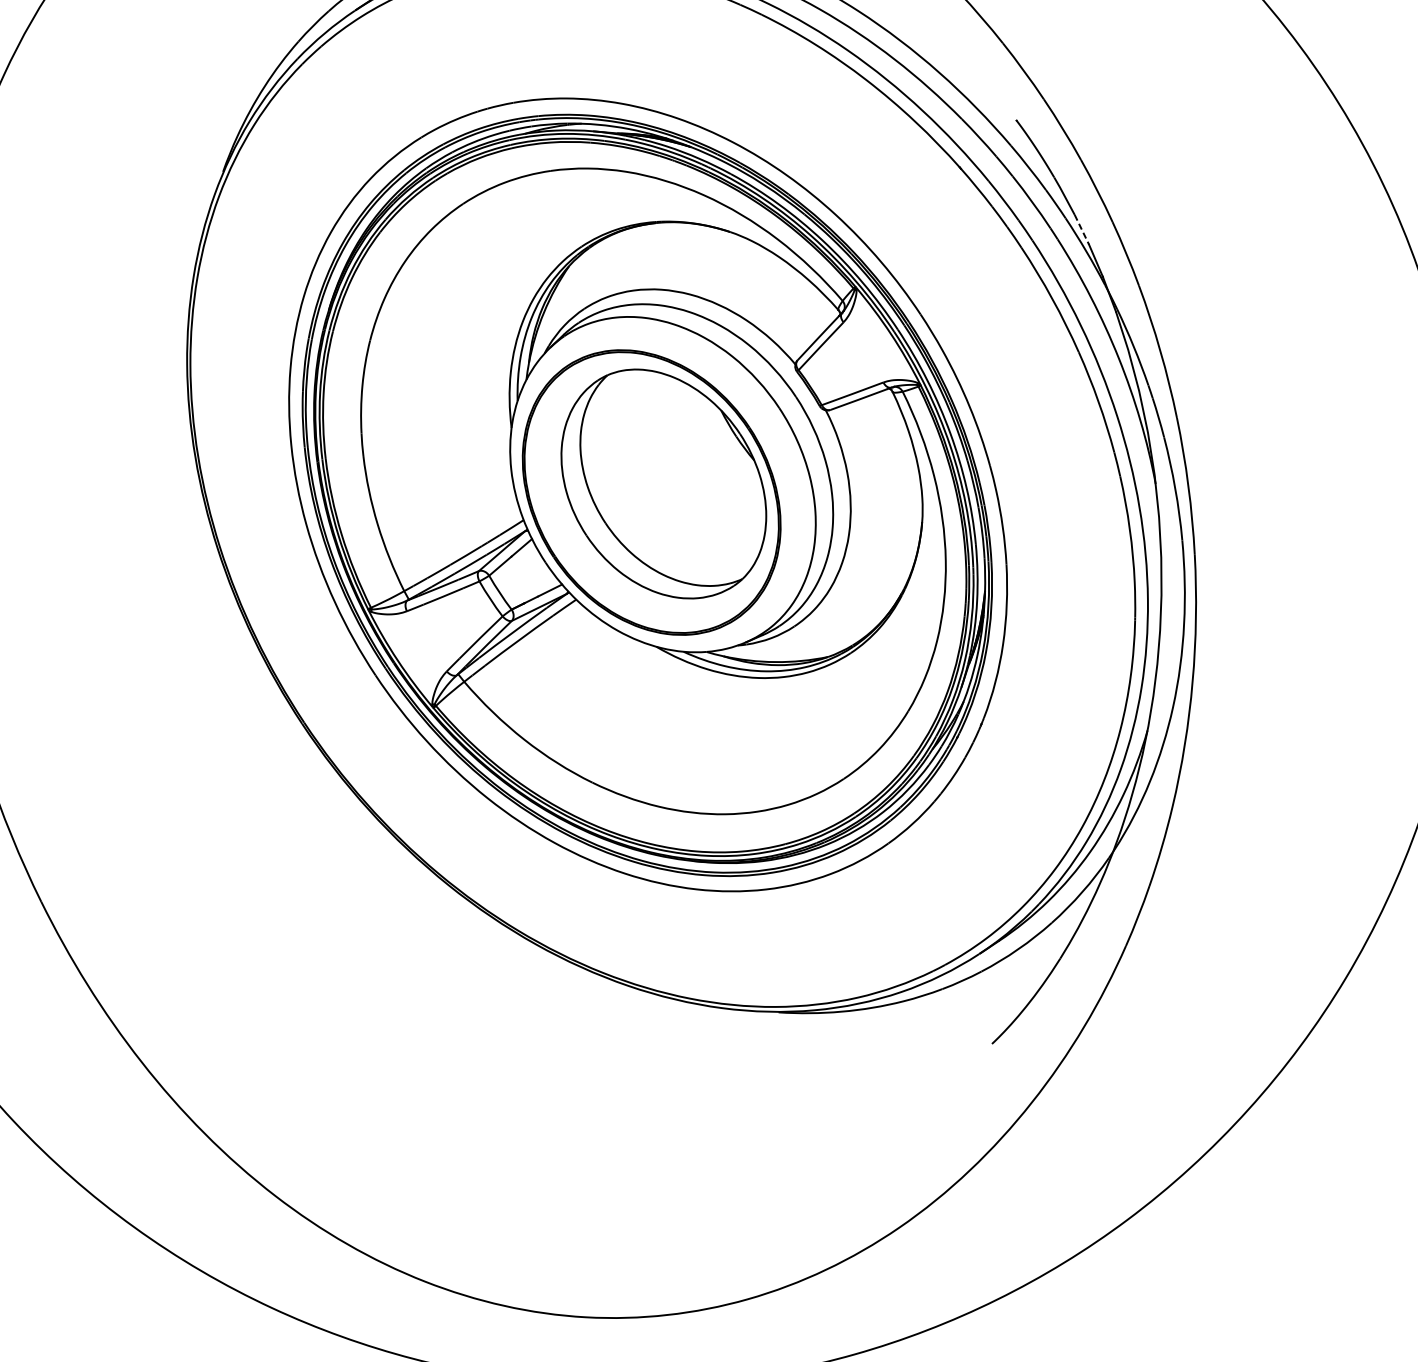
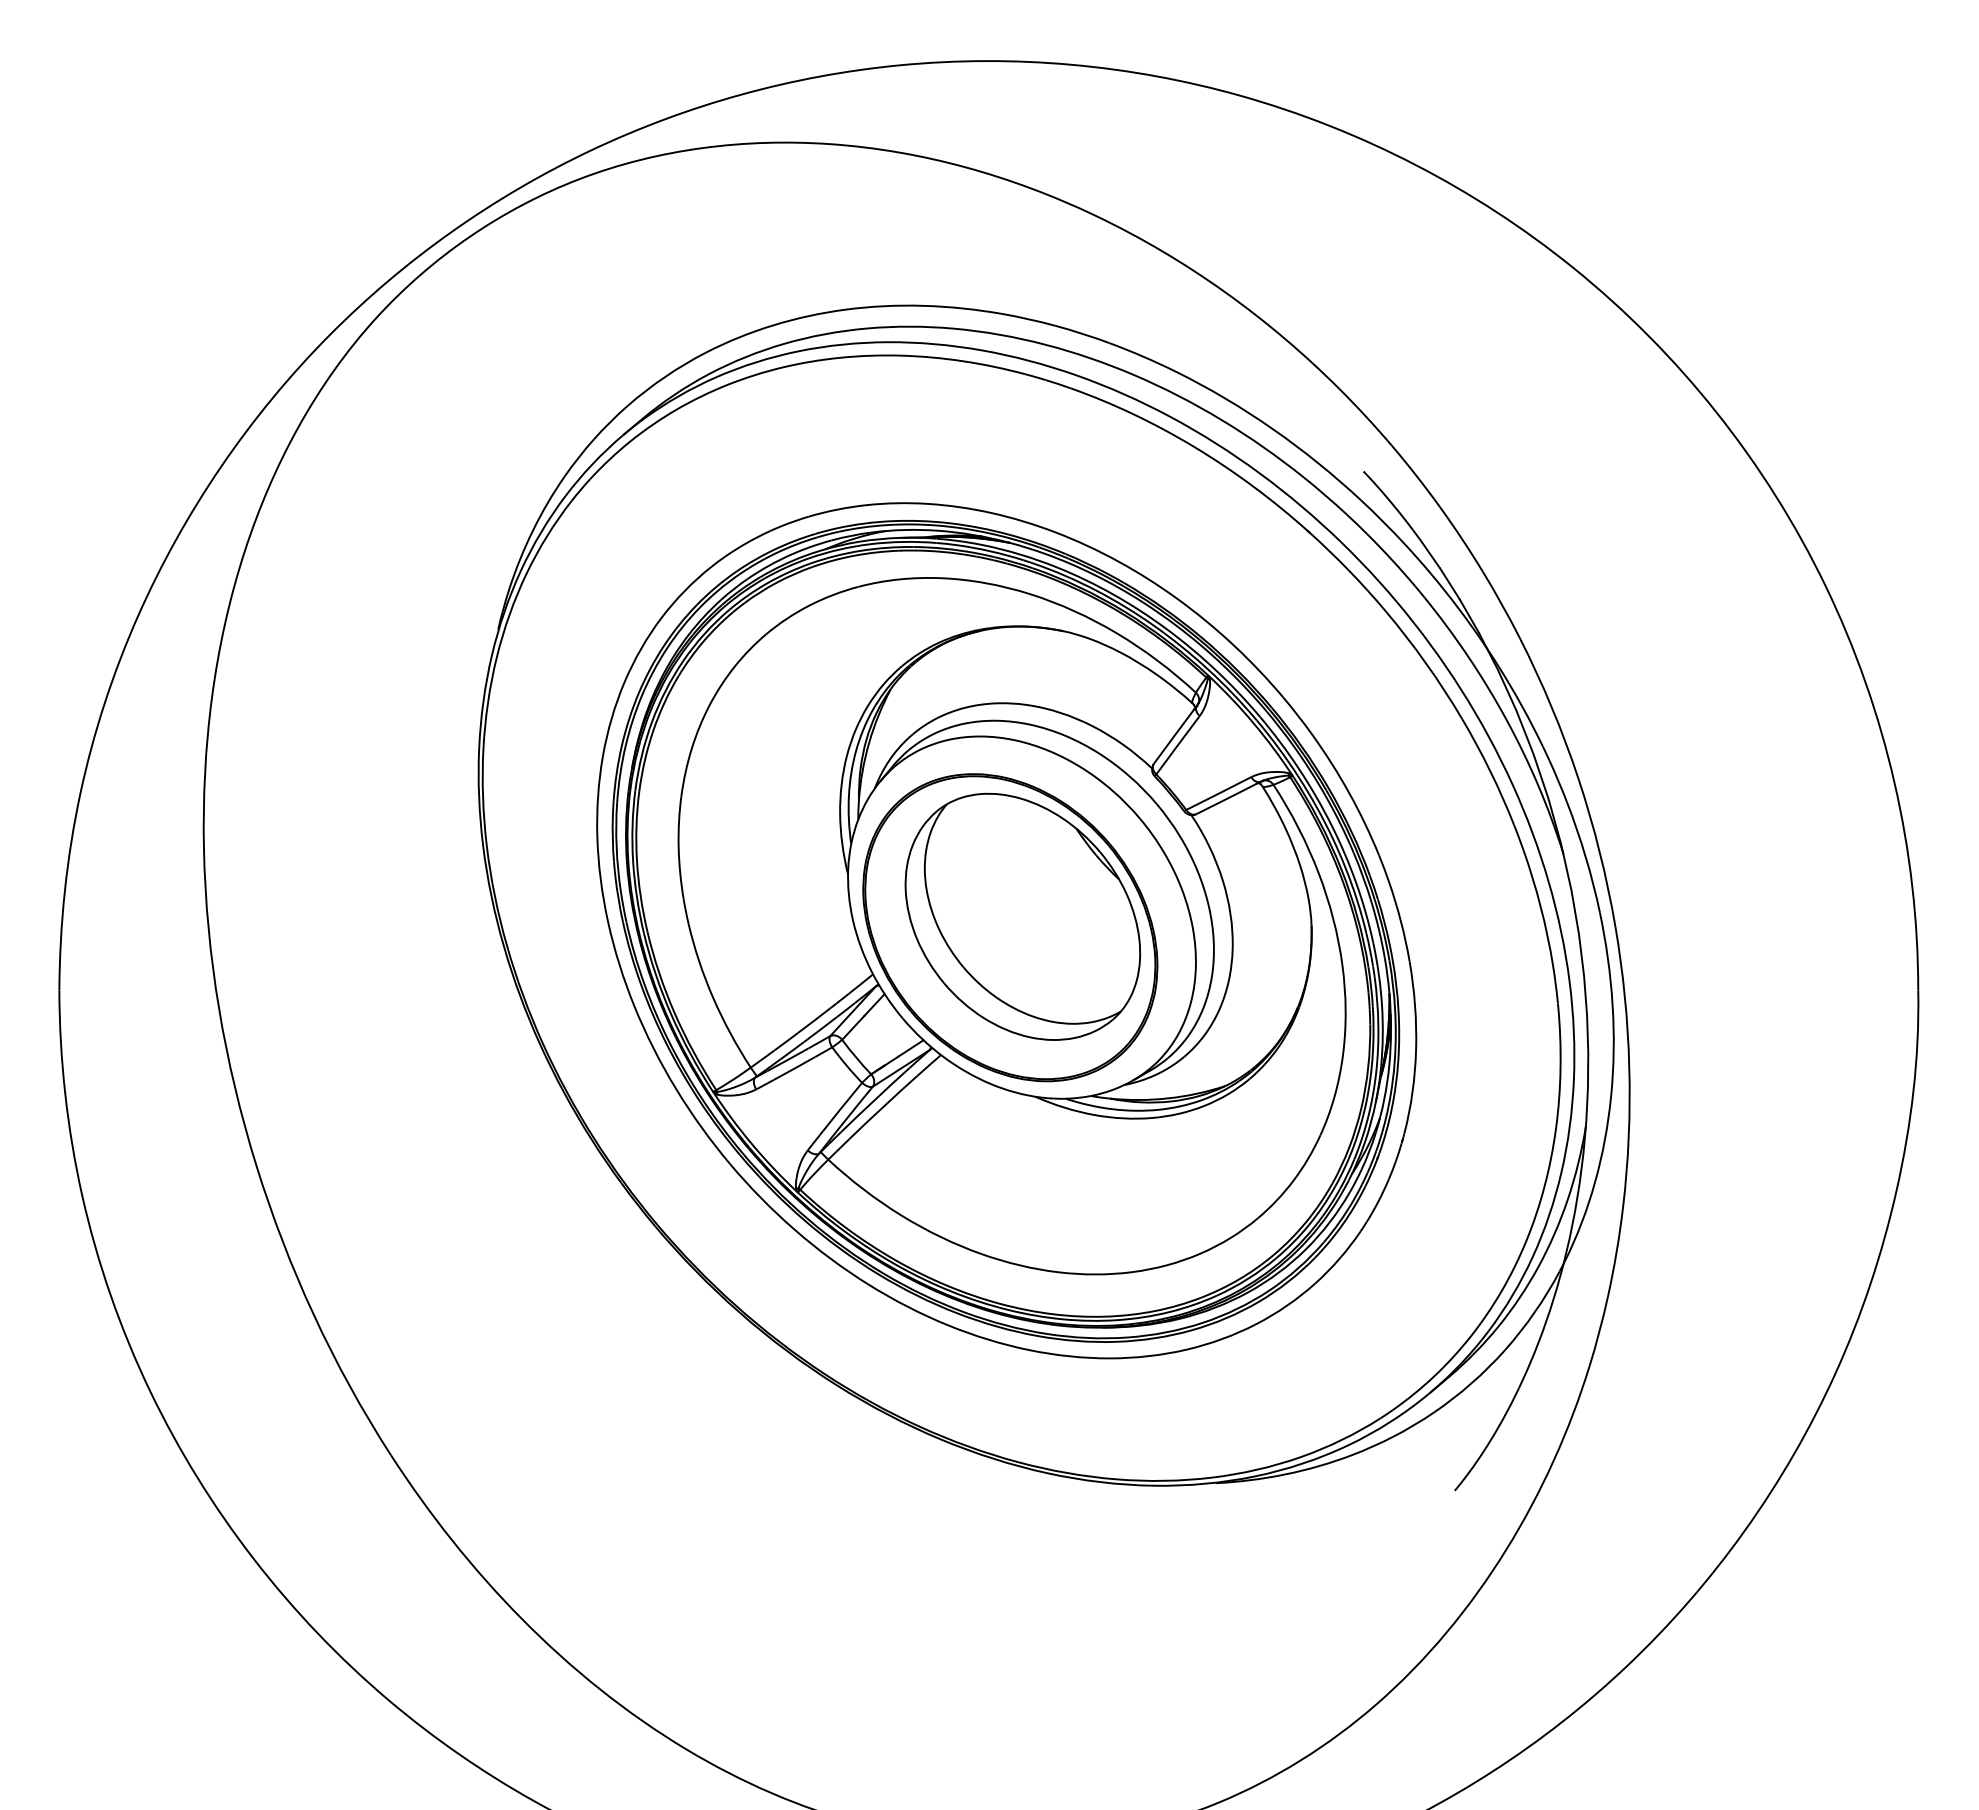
line: (1082, 230) -> (1450, 584), dashed -> solid

